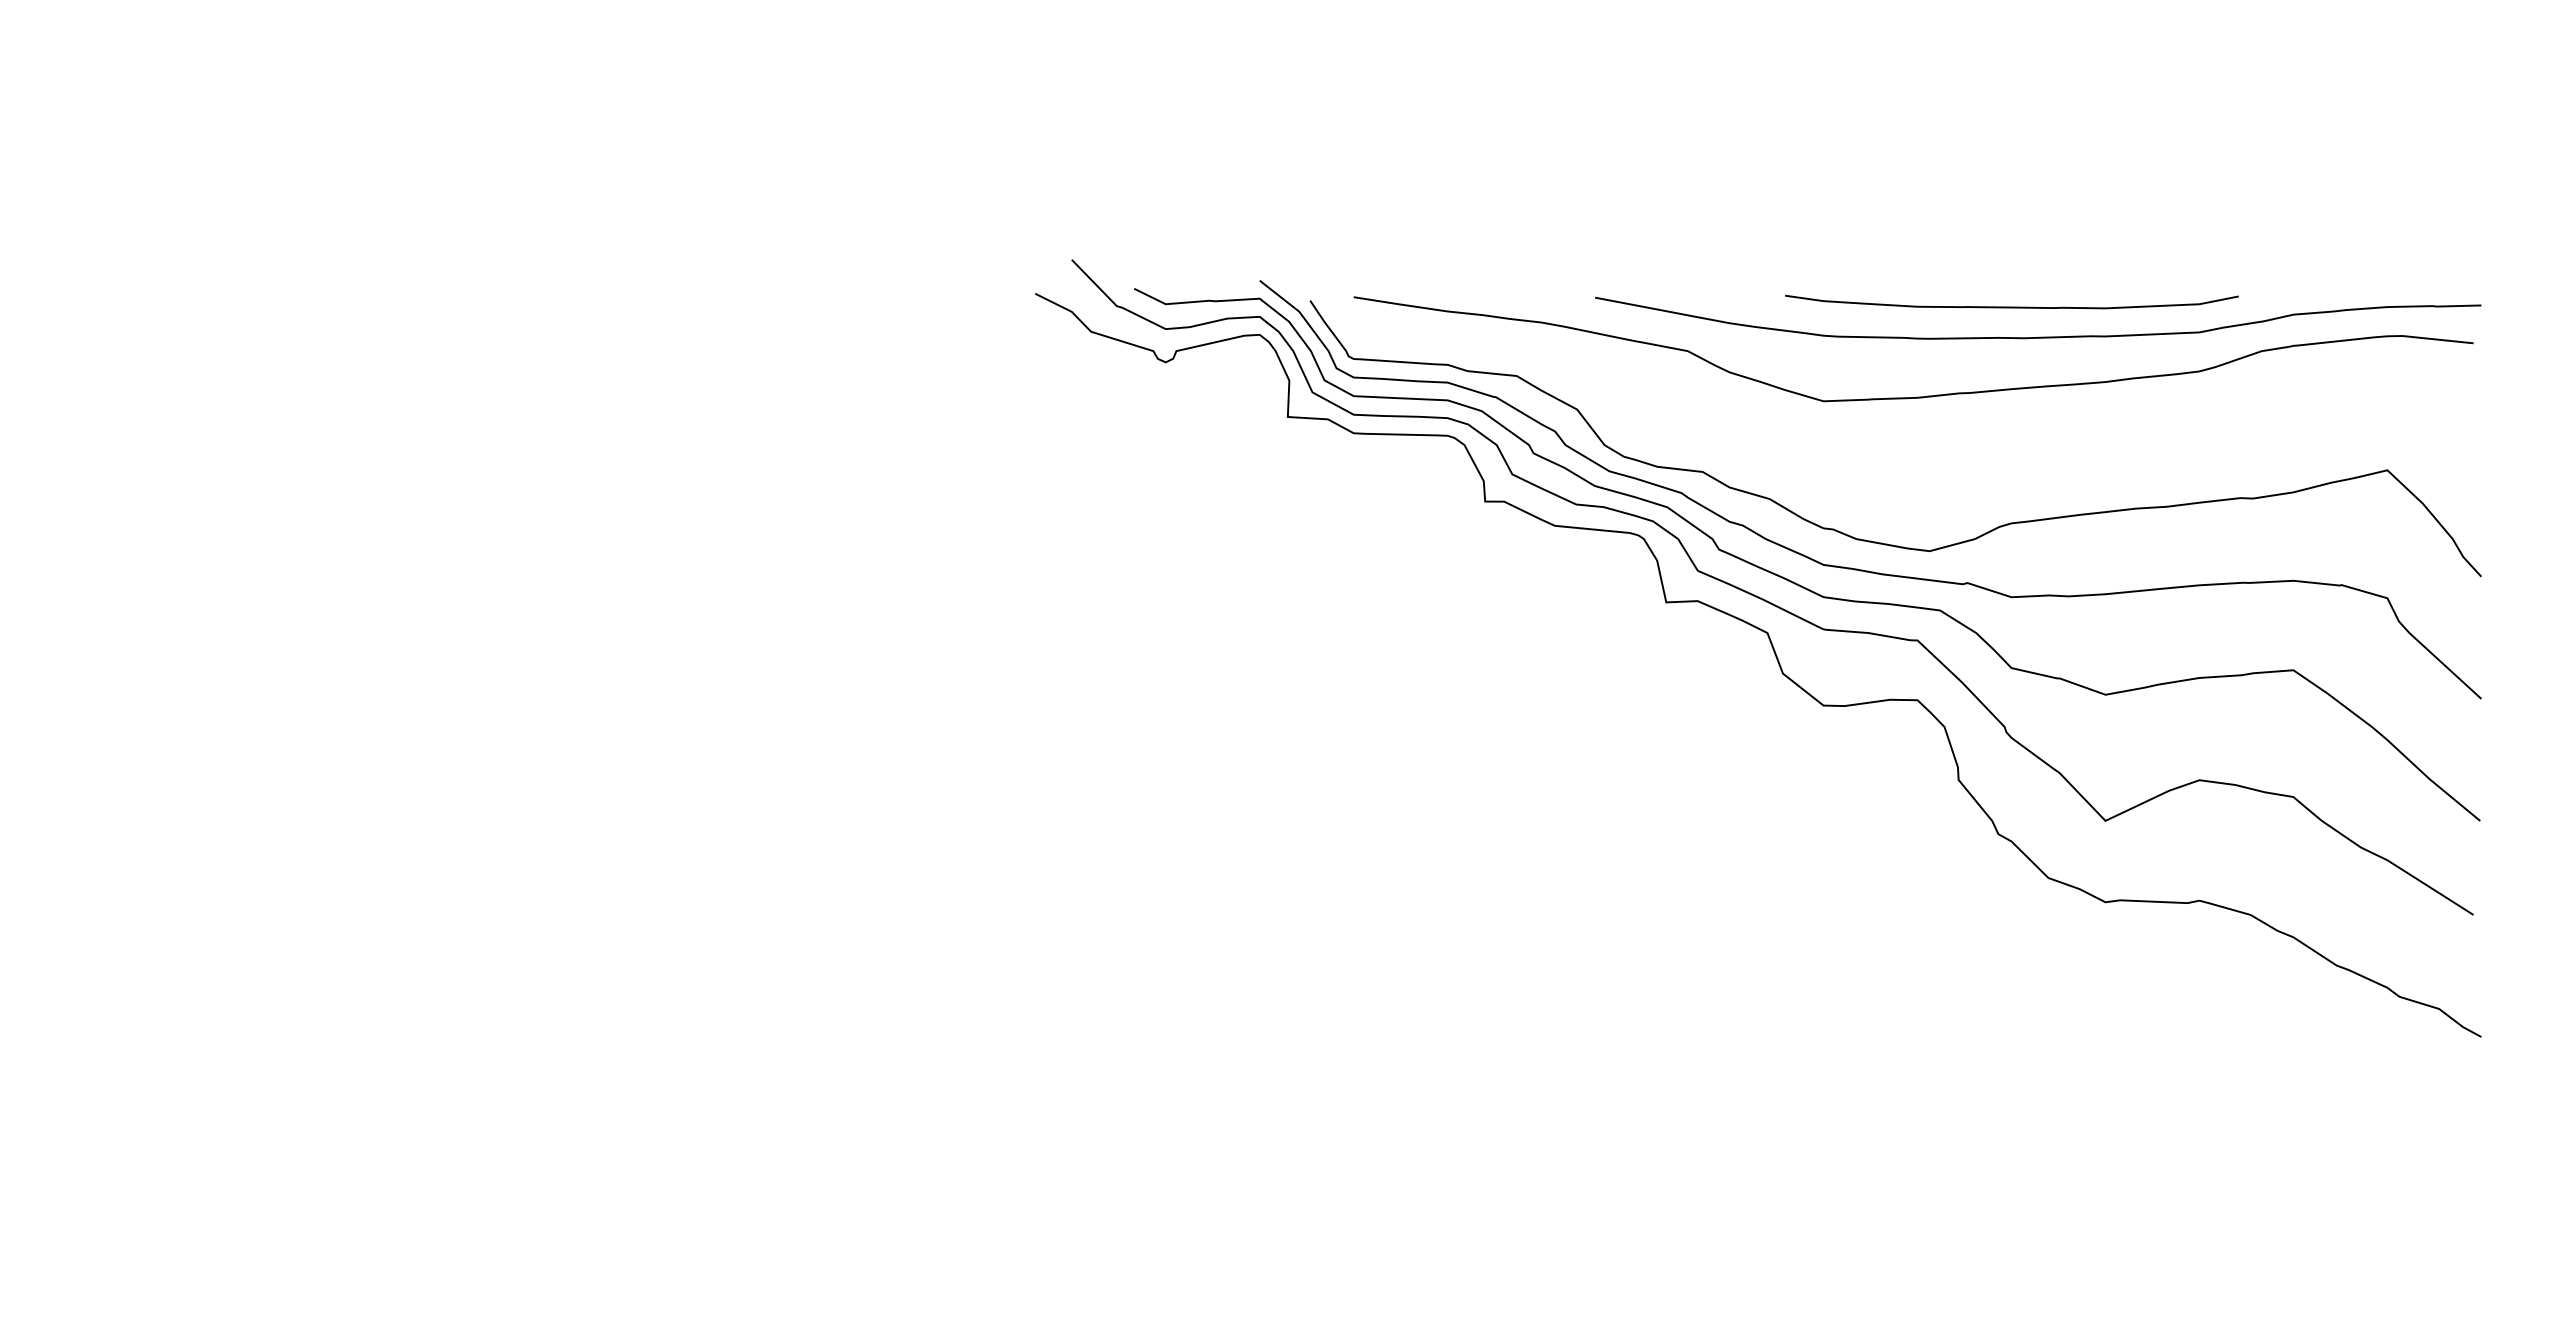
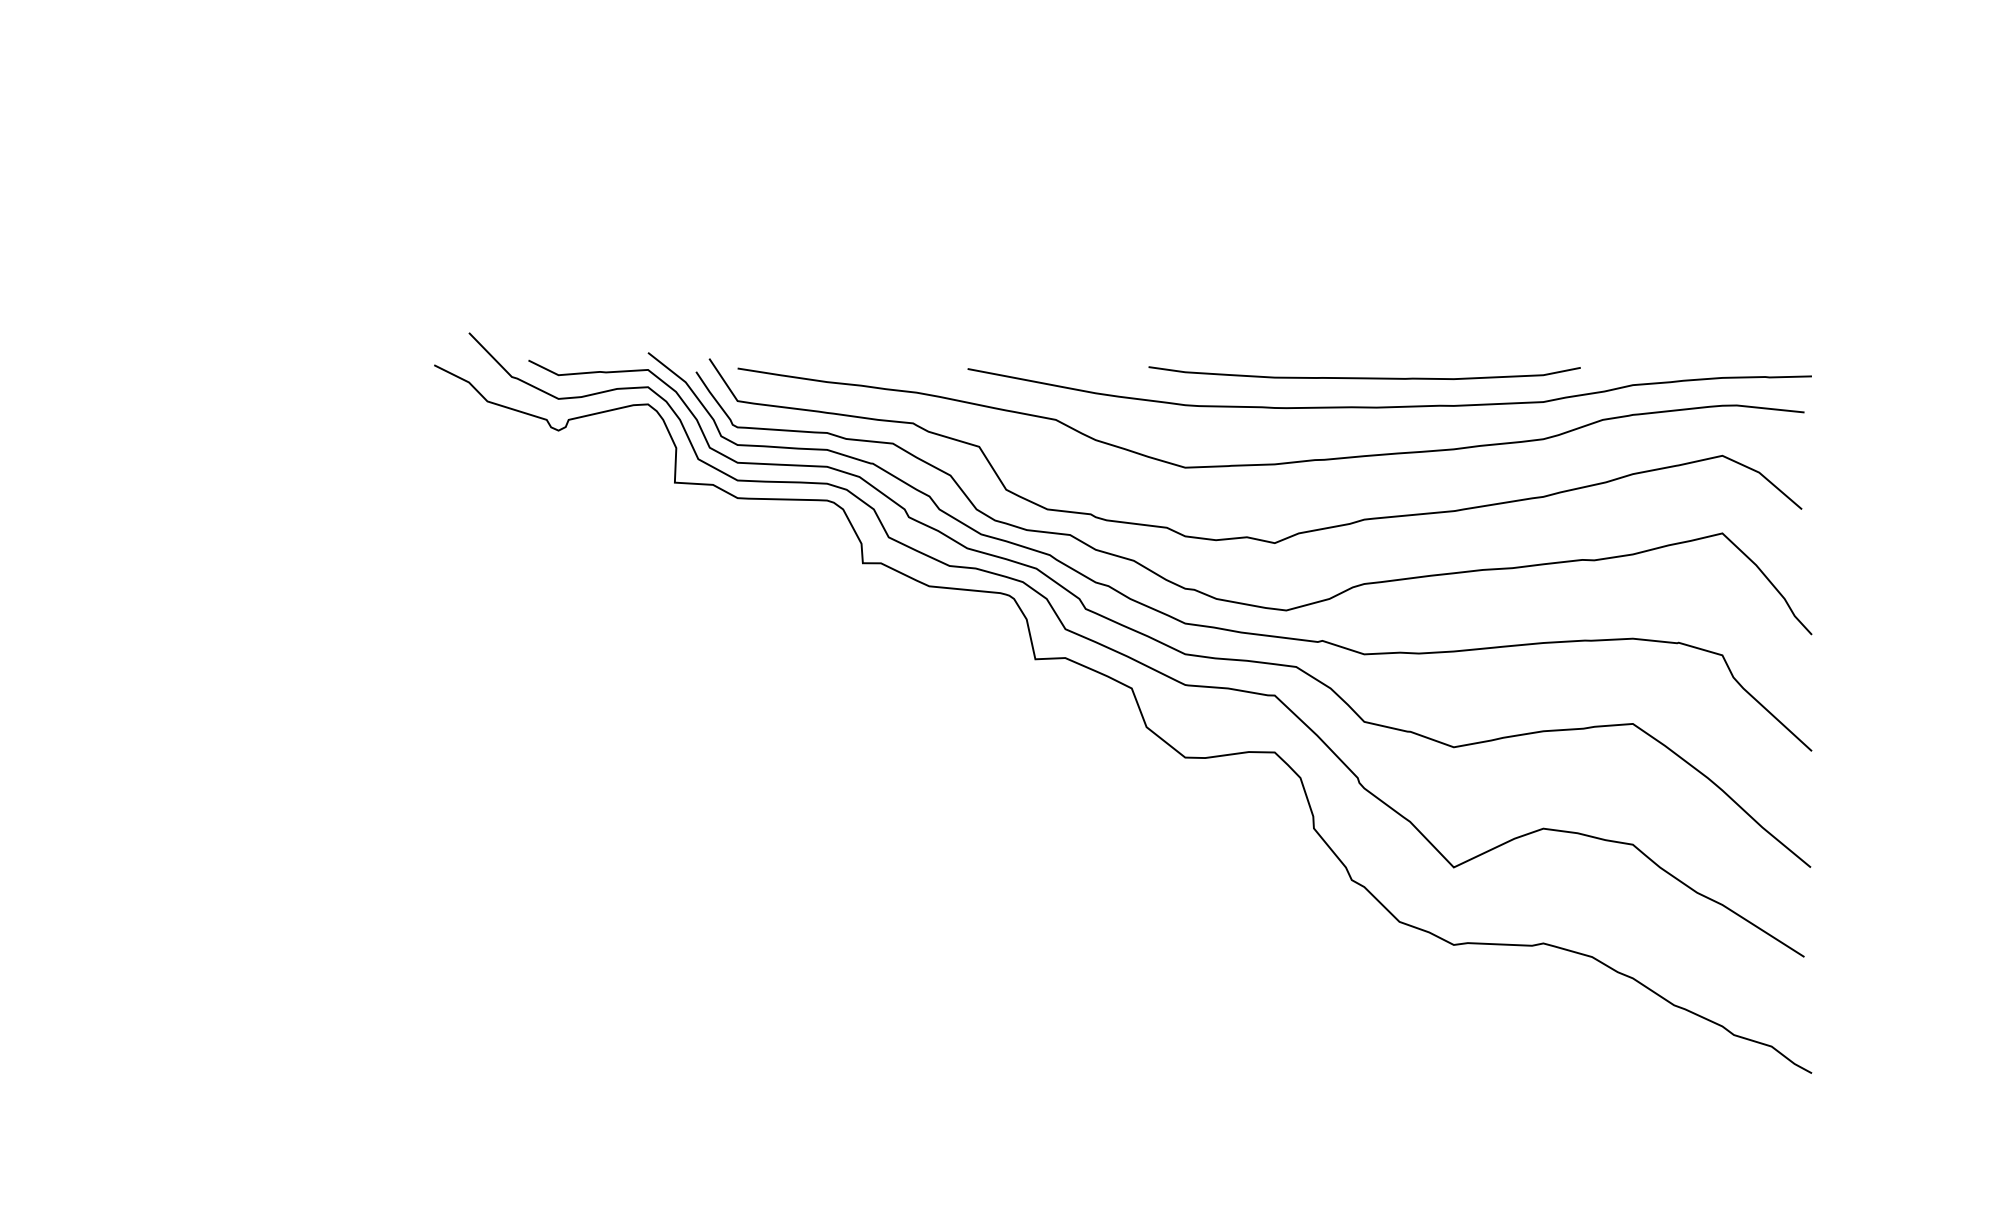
curve: (1890, 473) -> (1249, 536), added

